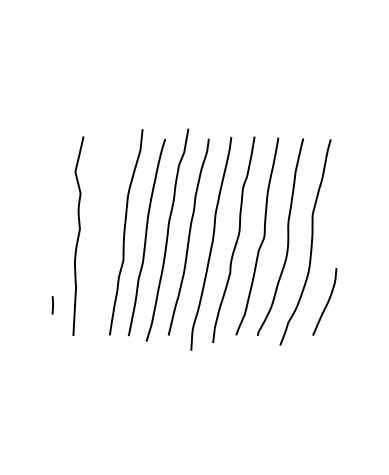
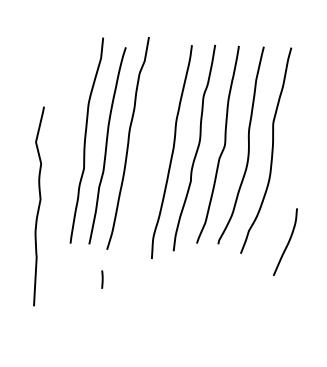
curve: (78, 235) -> (39, 205), moved
curve: (188, 236) -> (149, 144), removed
curve: (326, 303) -> (287, 243), moved
line: (52, 305) -> (102, 279), moved

